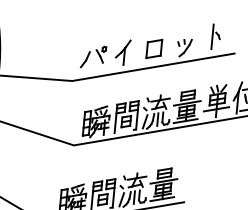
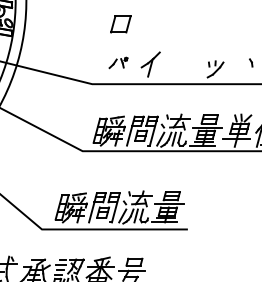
line: (212, 36) -> (245, 62), removed
part: (153, 49) -> (120, 24), moved
part: (93, 56) -> (118, 62), size x0.6

